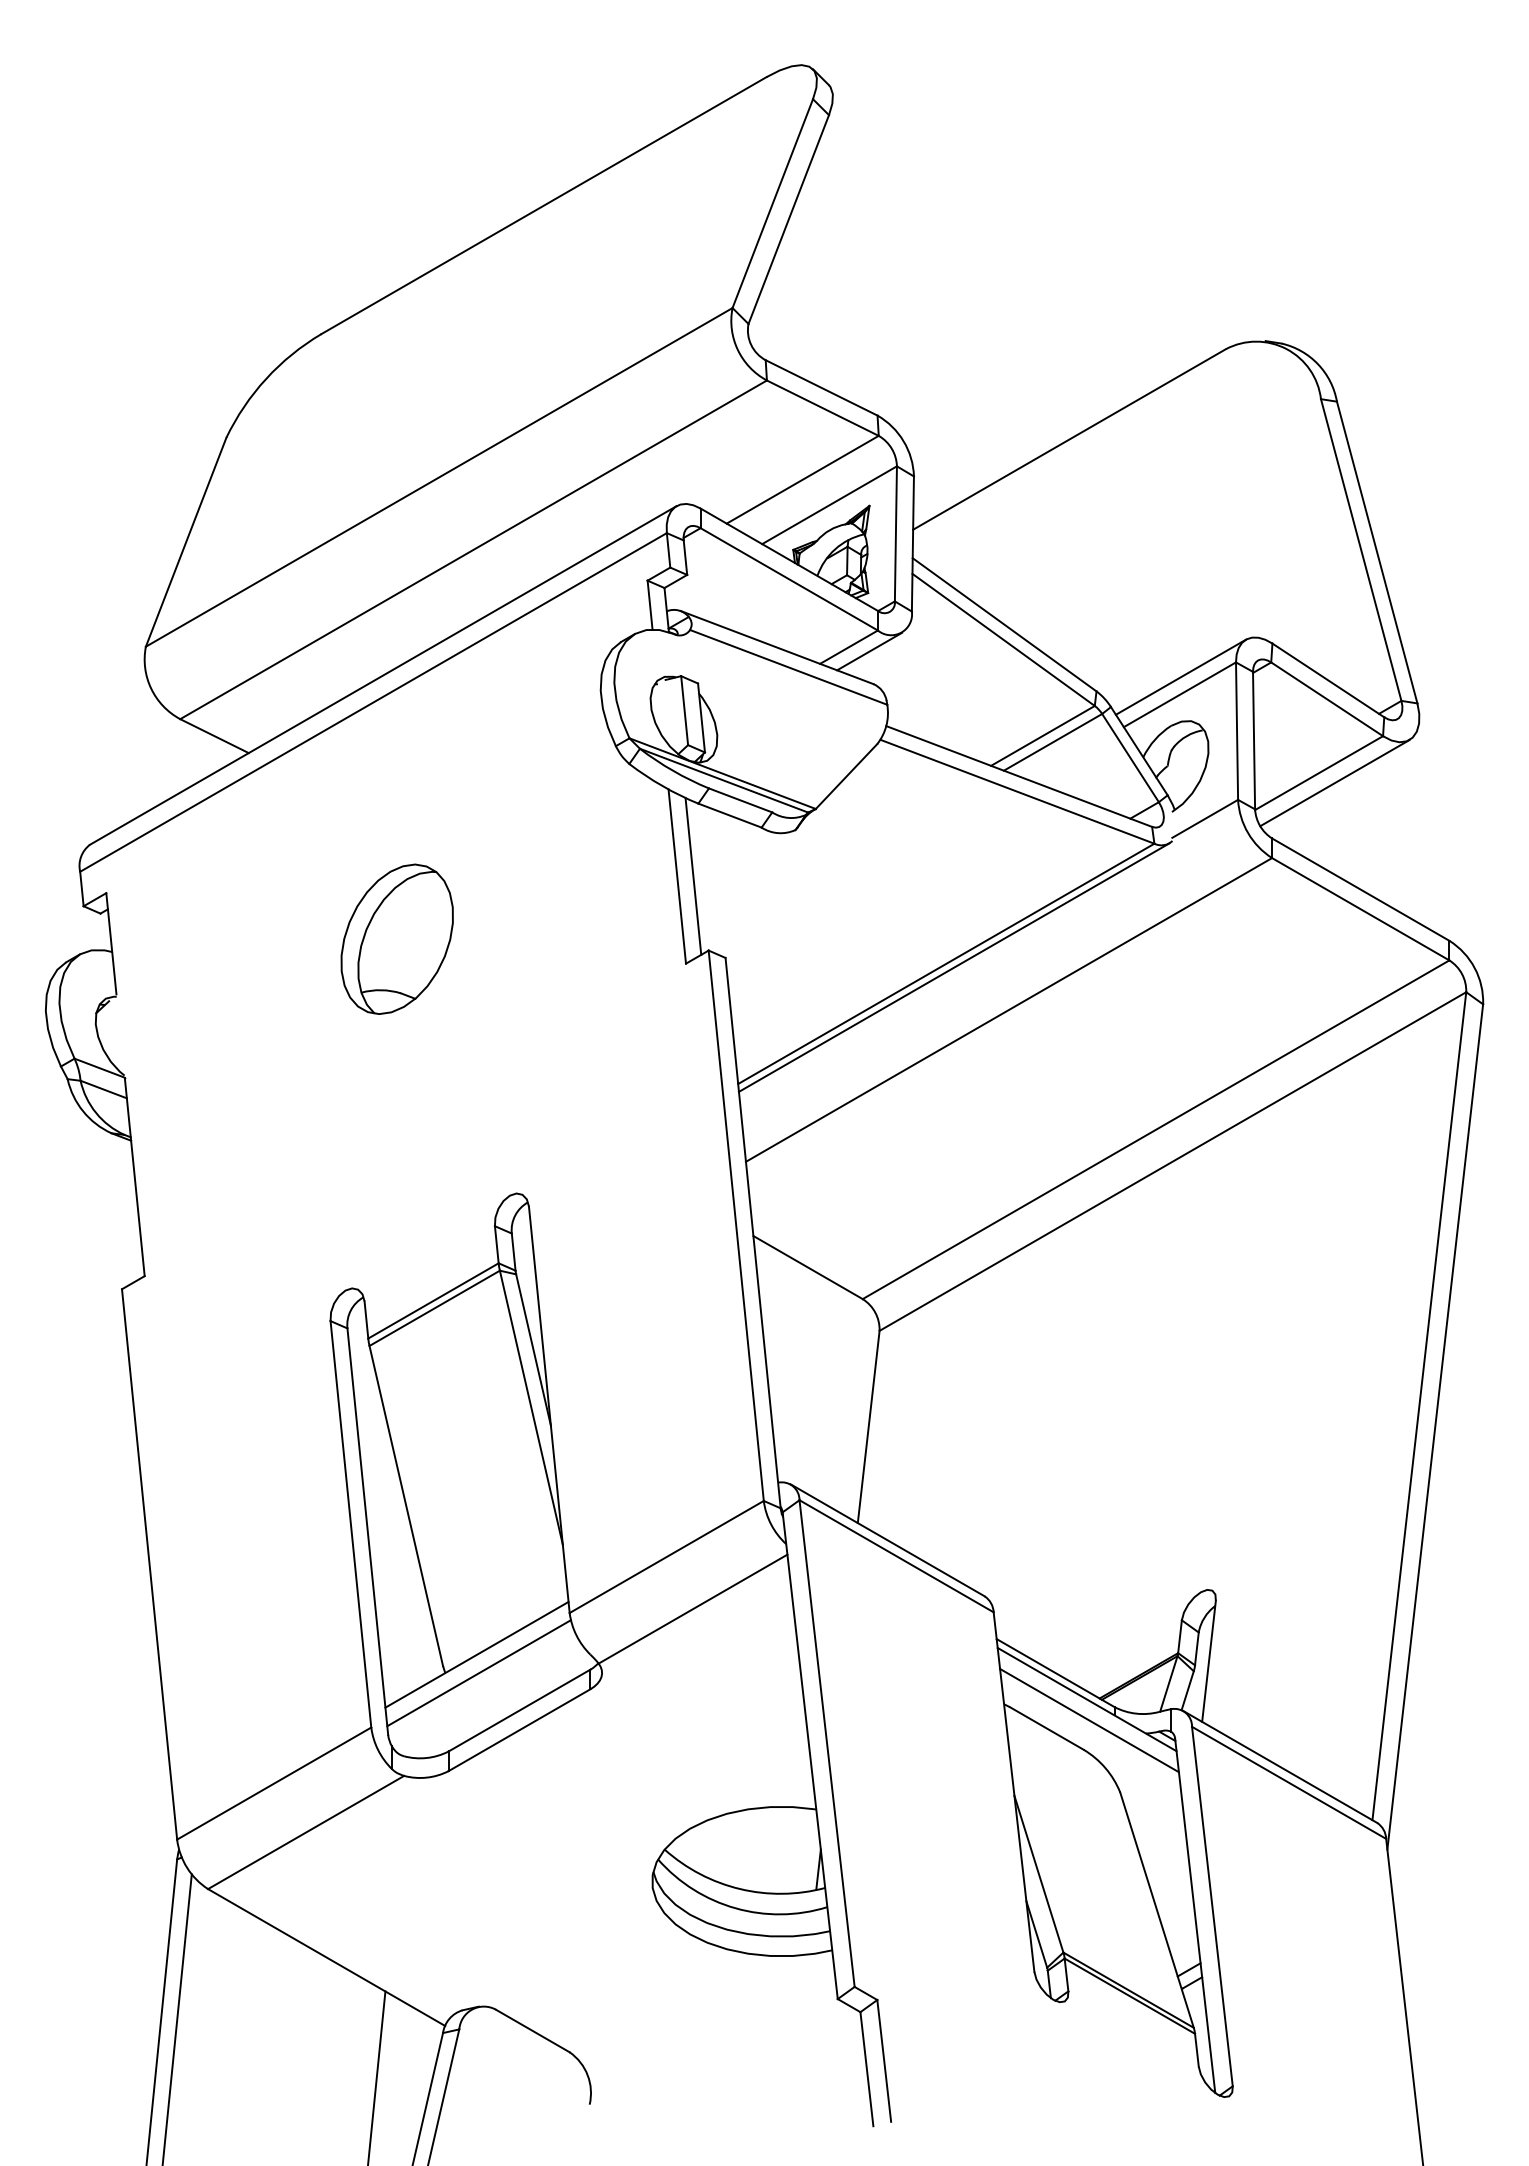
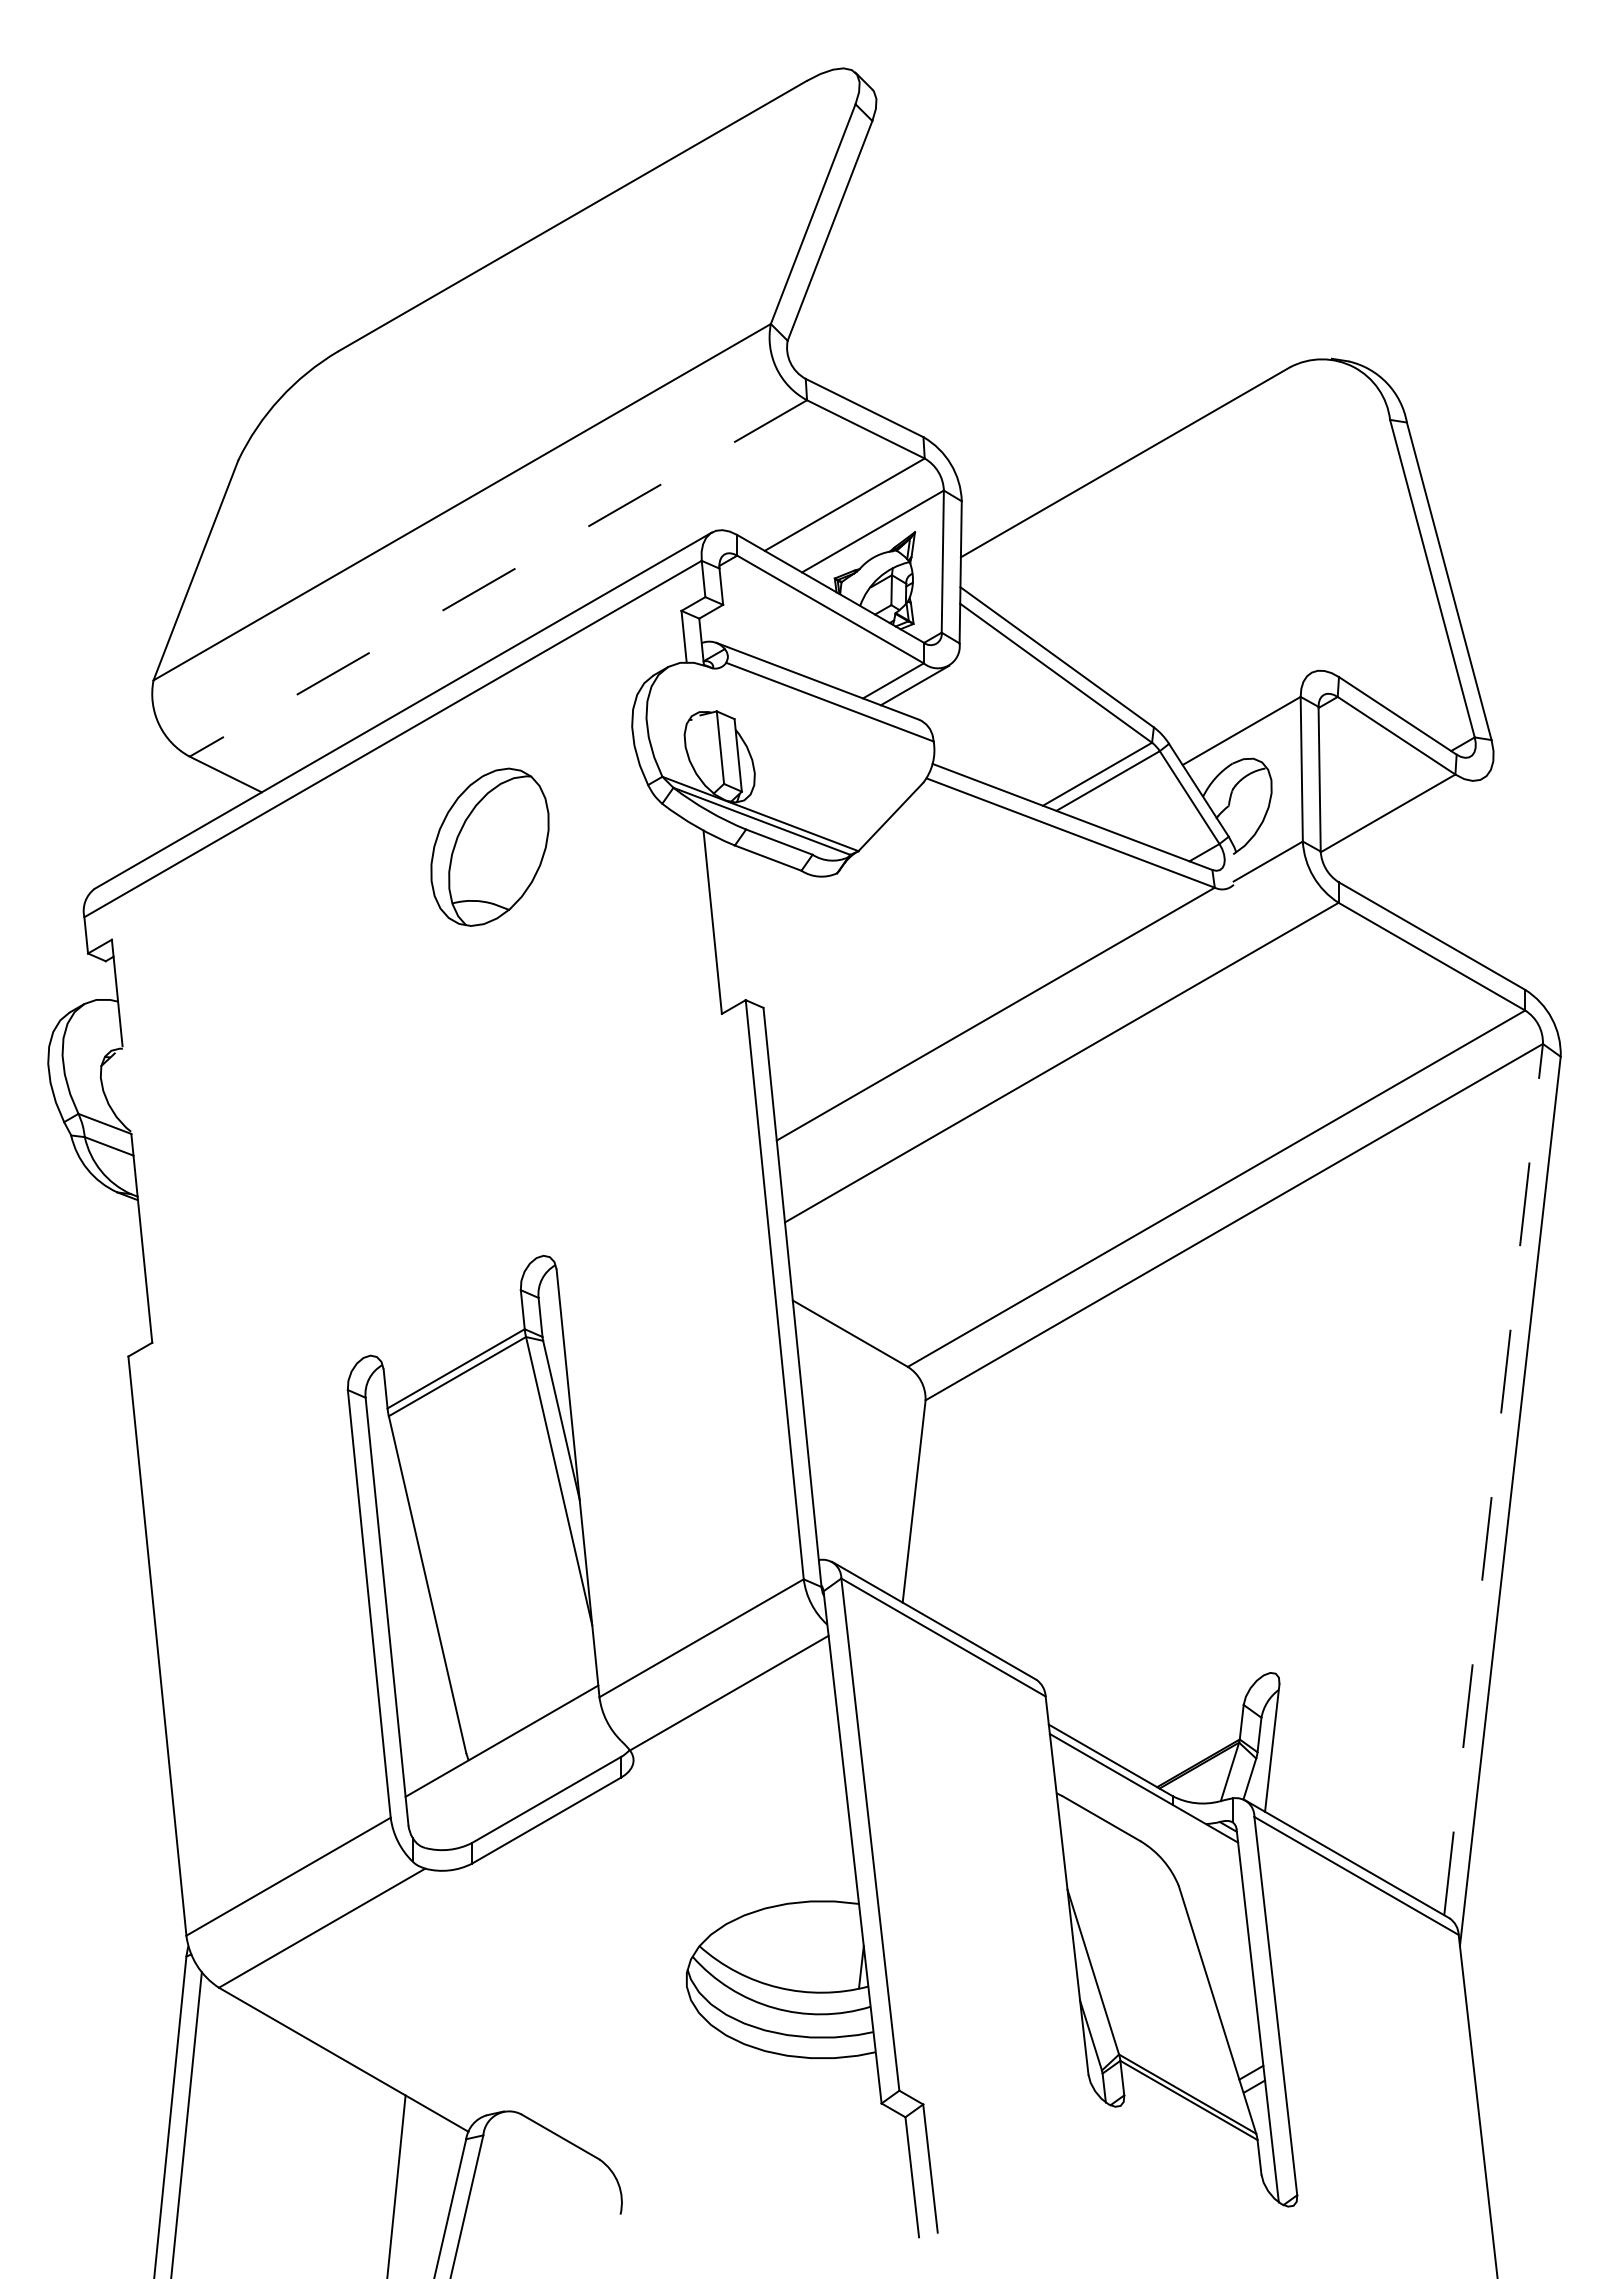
line: (472, 549) -> (497, 578), solid -> dashed
line: (1180, 677) -> (1242, 712), removed
line: (1334, 782) -> (1404, 823), removed
line: (693, 875) -> (729, 921), removed
part: (396, 938) -> (489, 846), moved
line: (953, 967) -> (1003, 1017), removed
line: (1419, 1406) -> (1493, 1479), solid -> dashed
line: (478, 1673) -> (503, 1760), removed
line: (1089, 1720) -> (1146, 1810), removed

